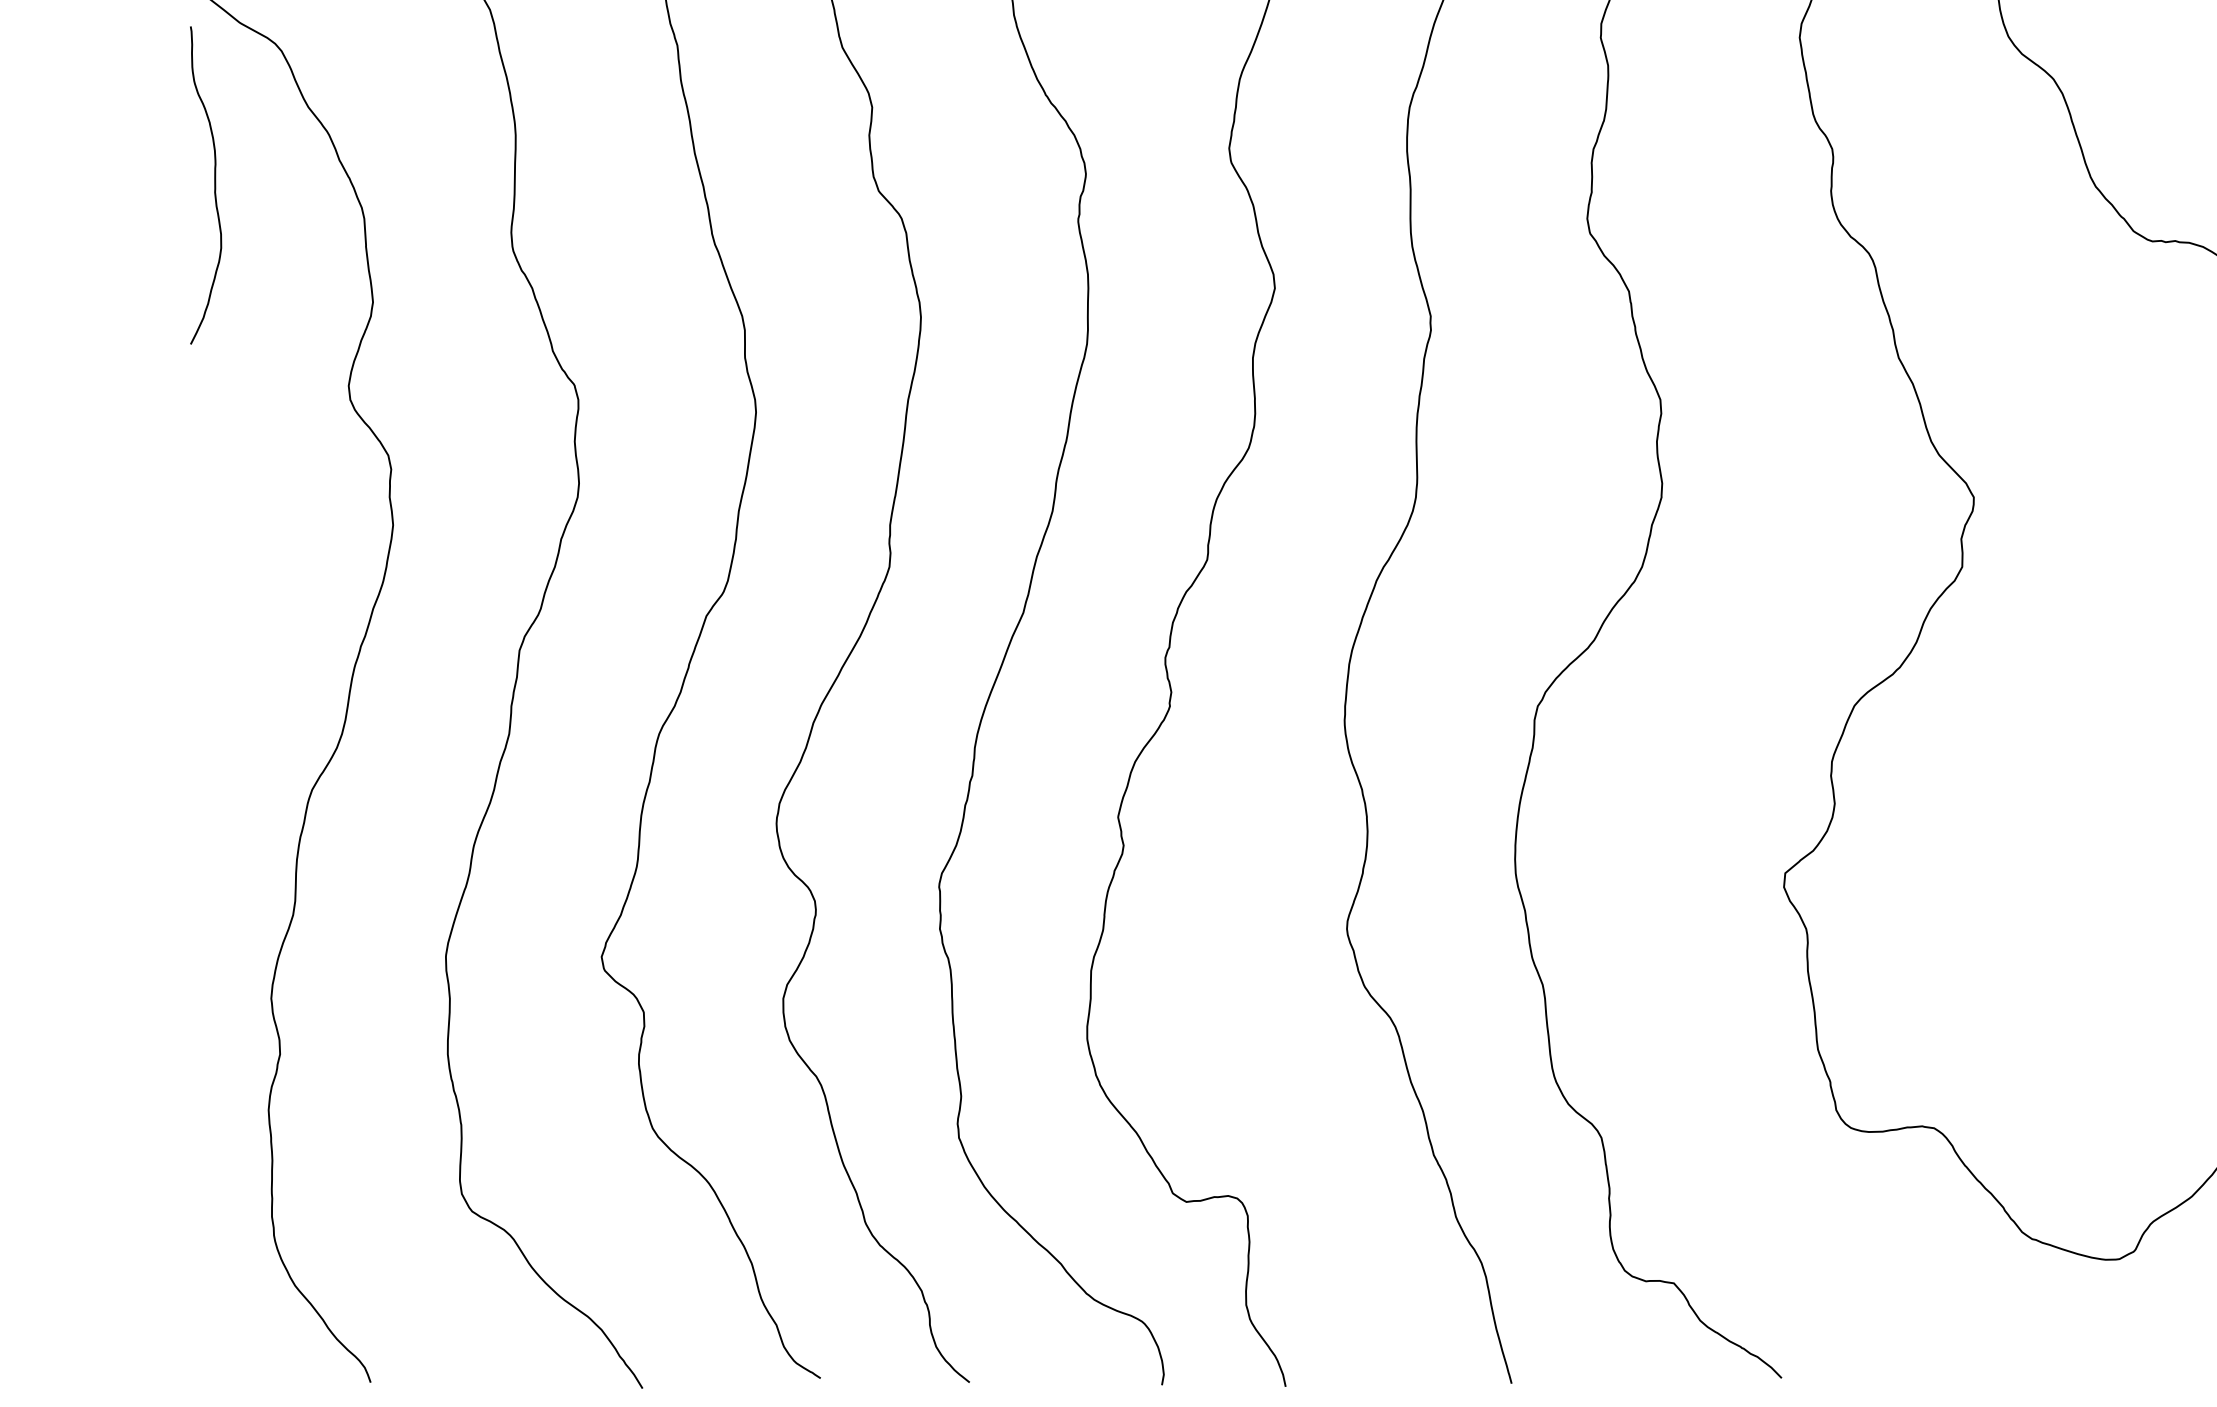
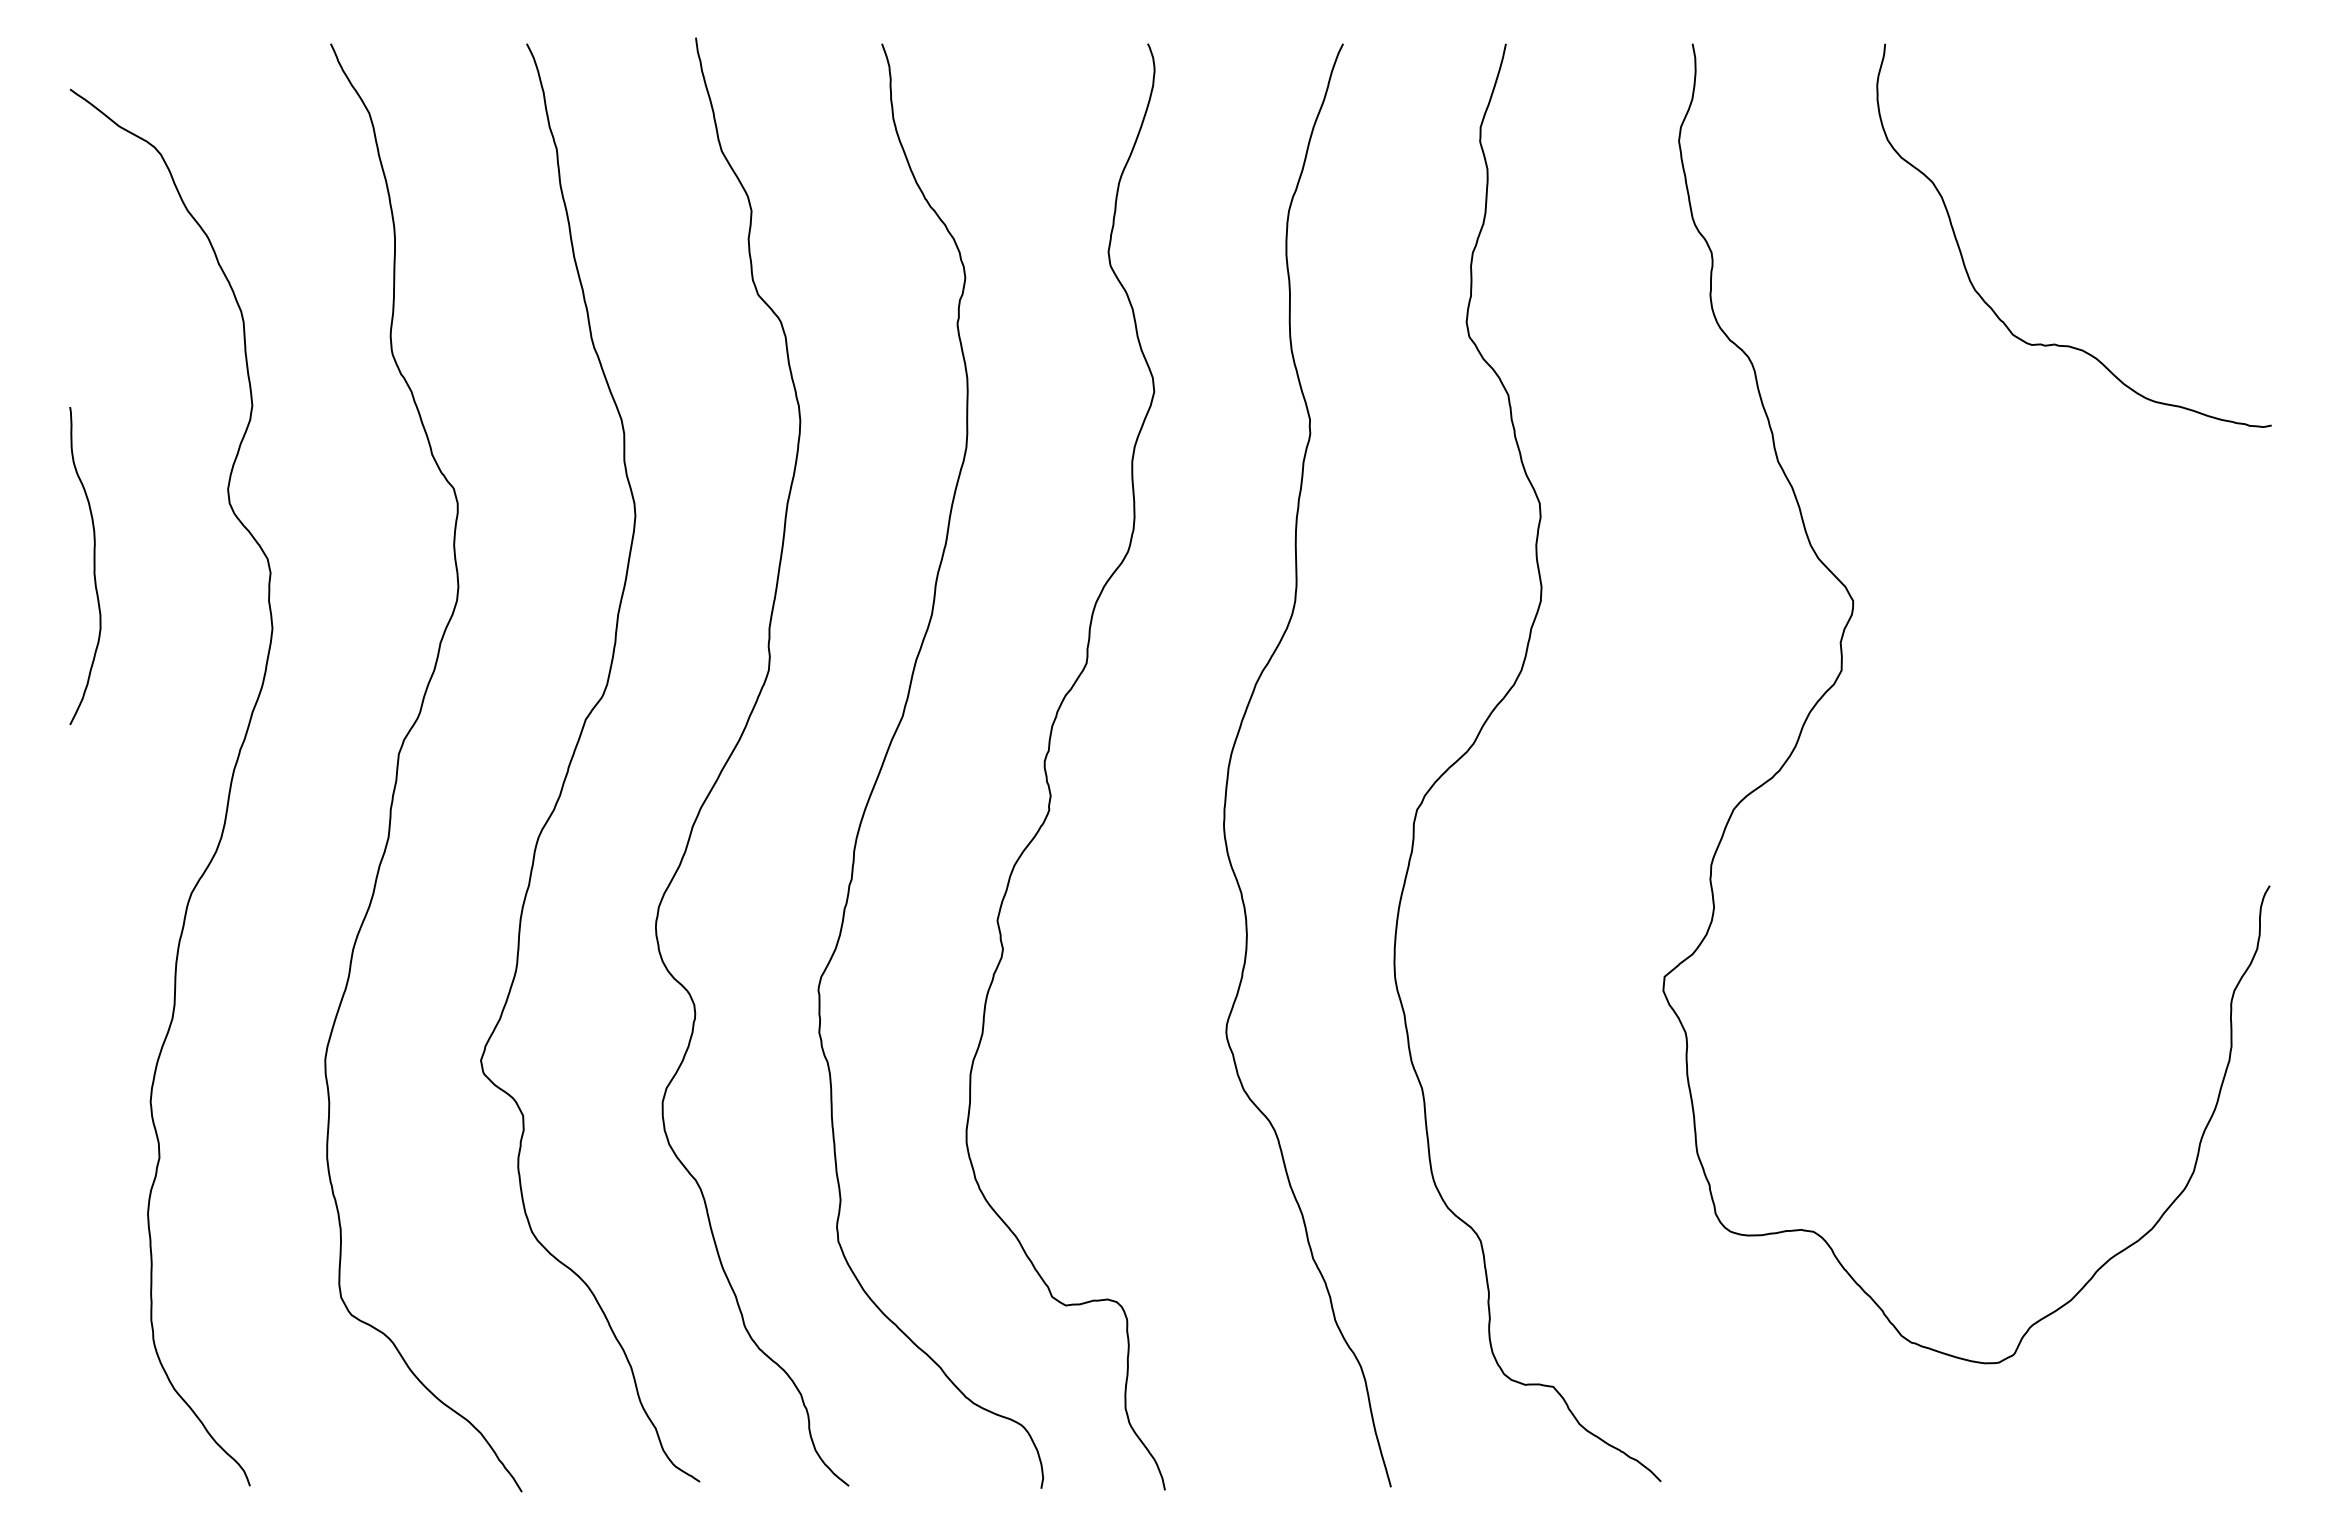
curve: (214, 185) -> (93, 566), moved

